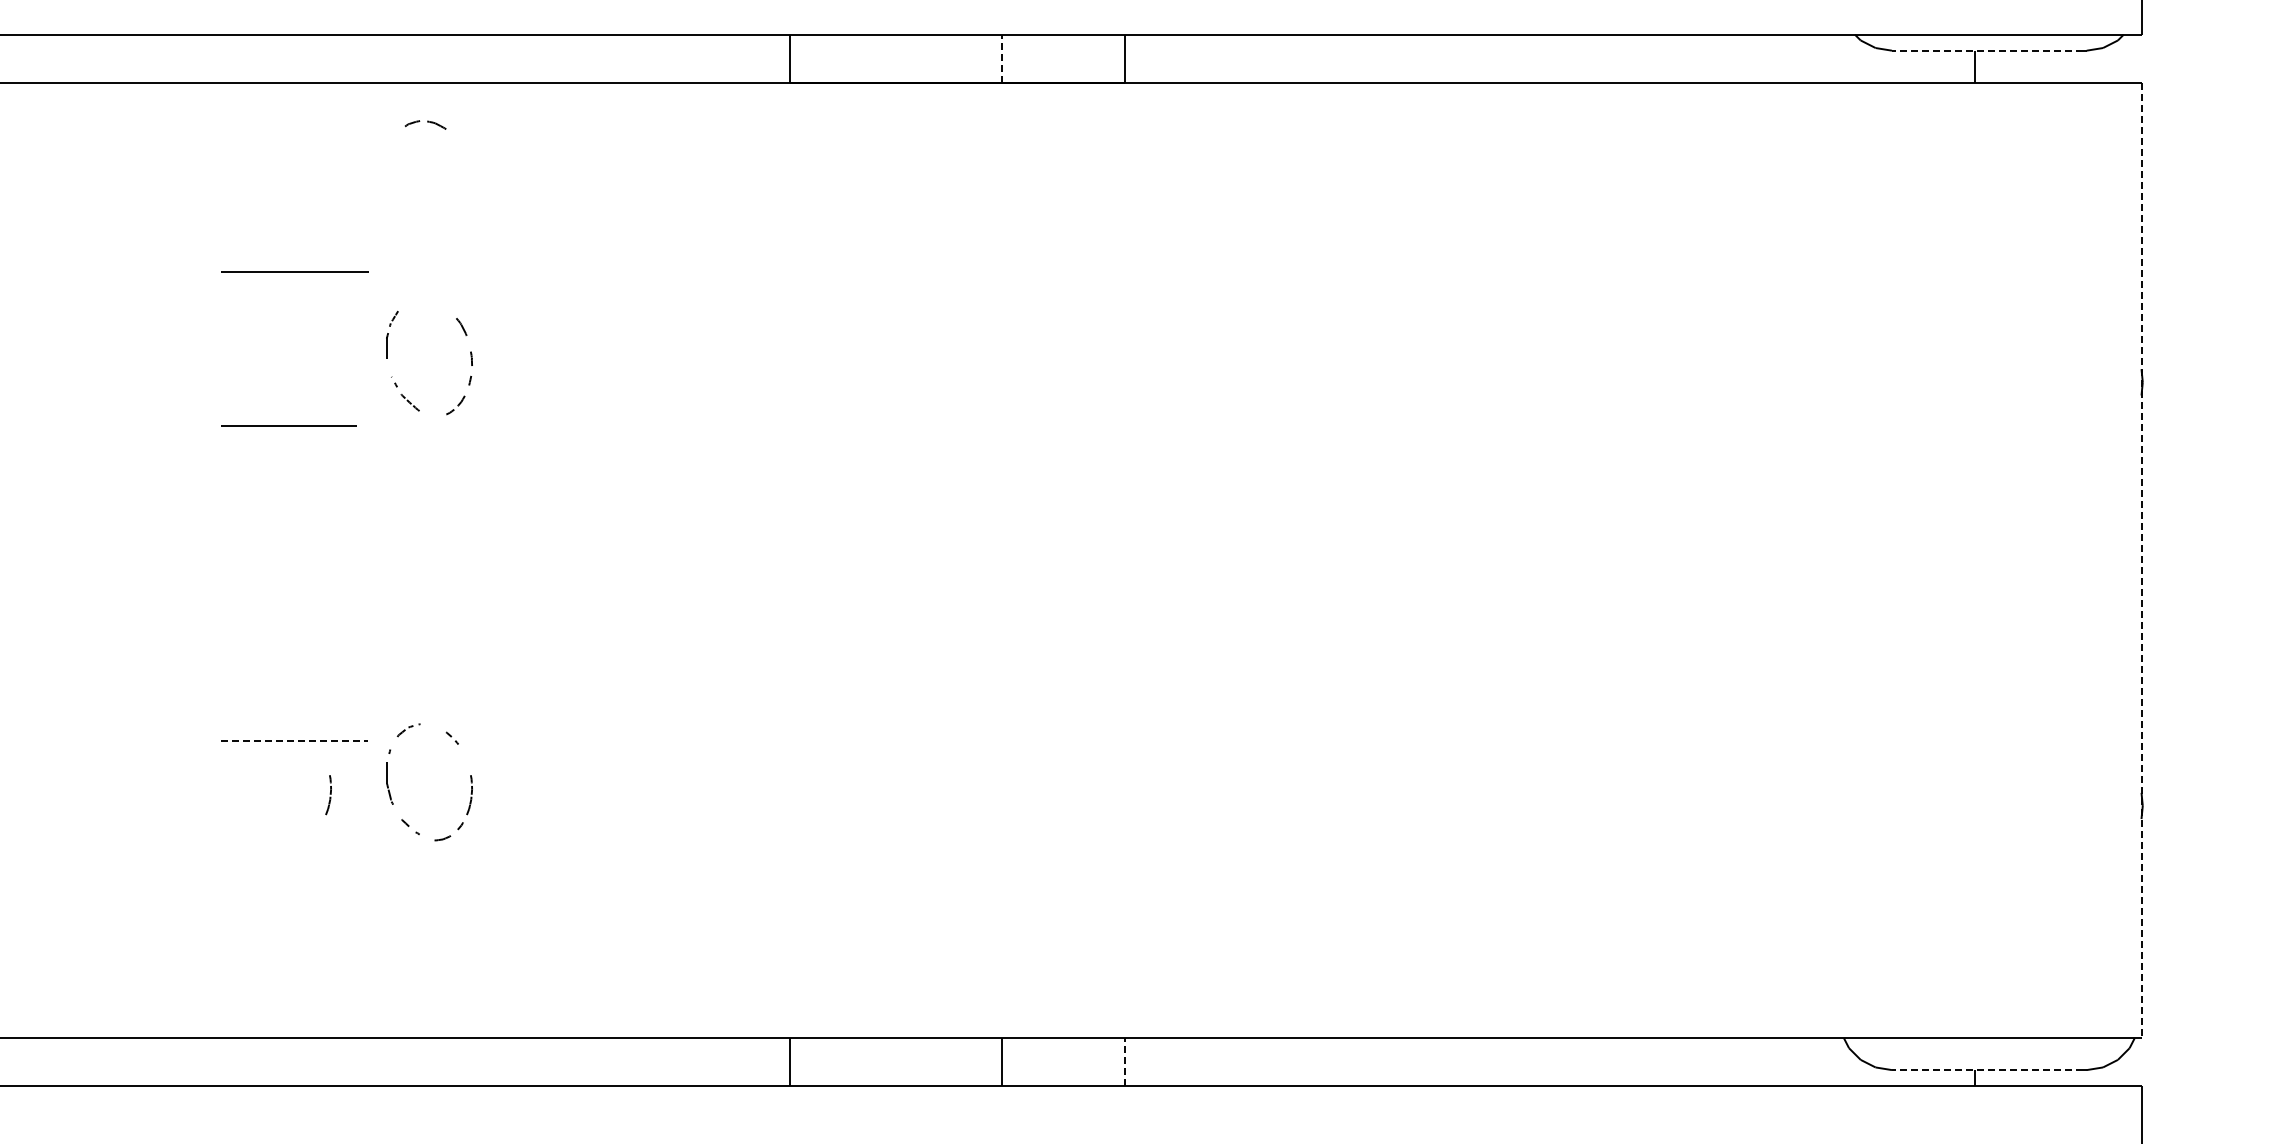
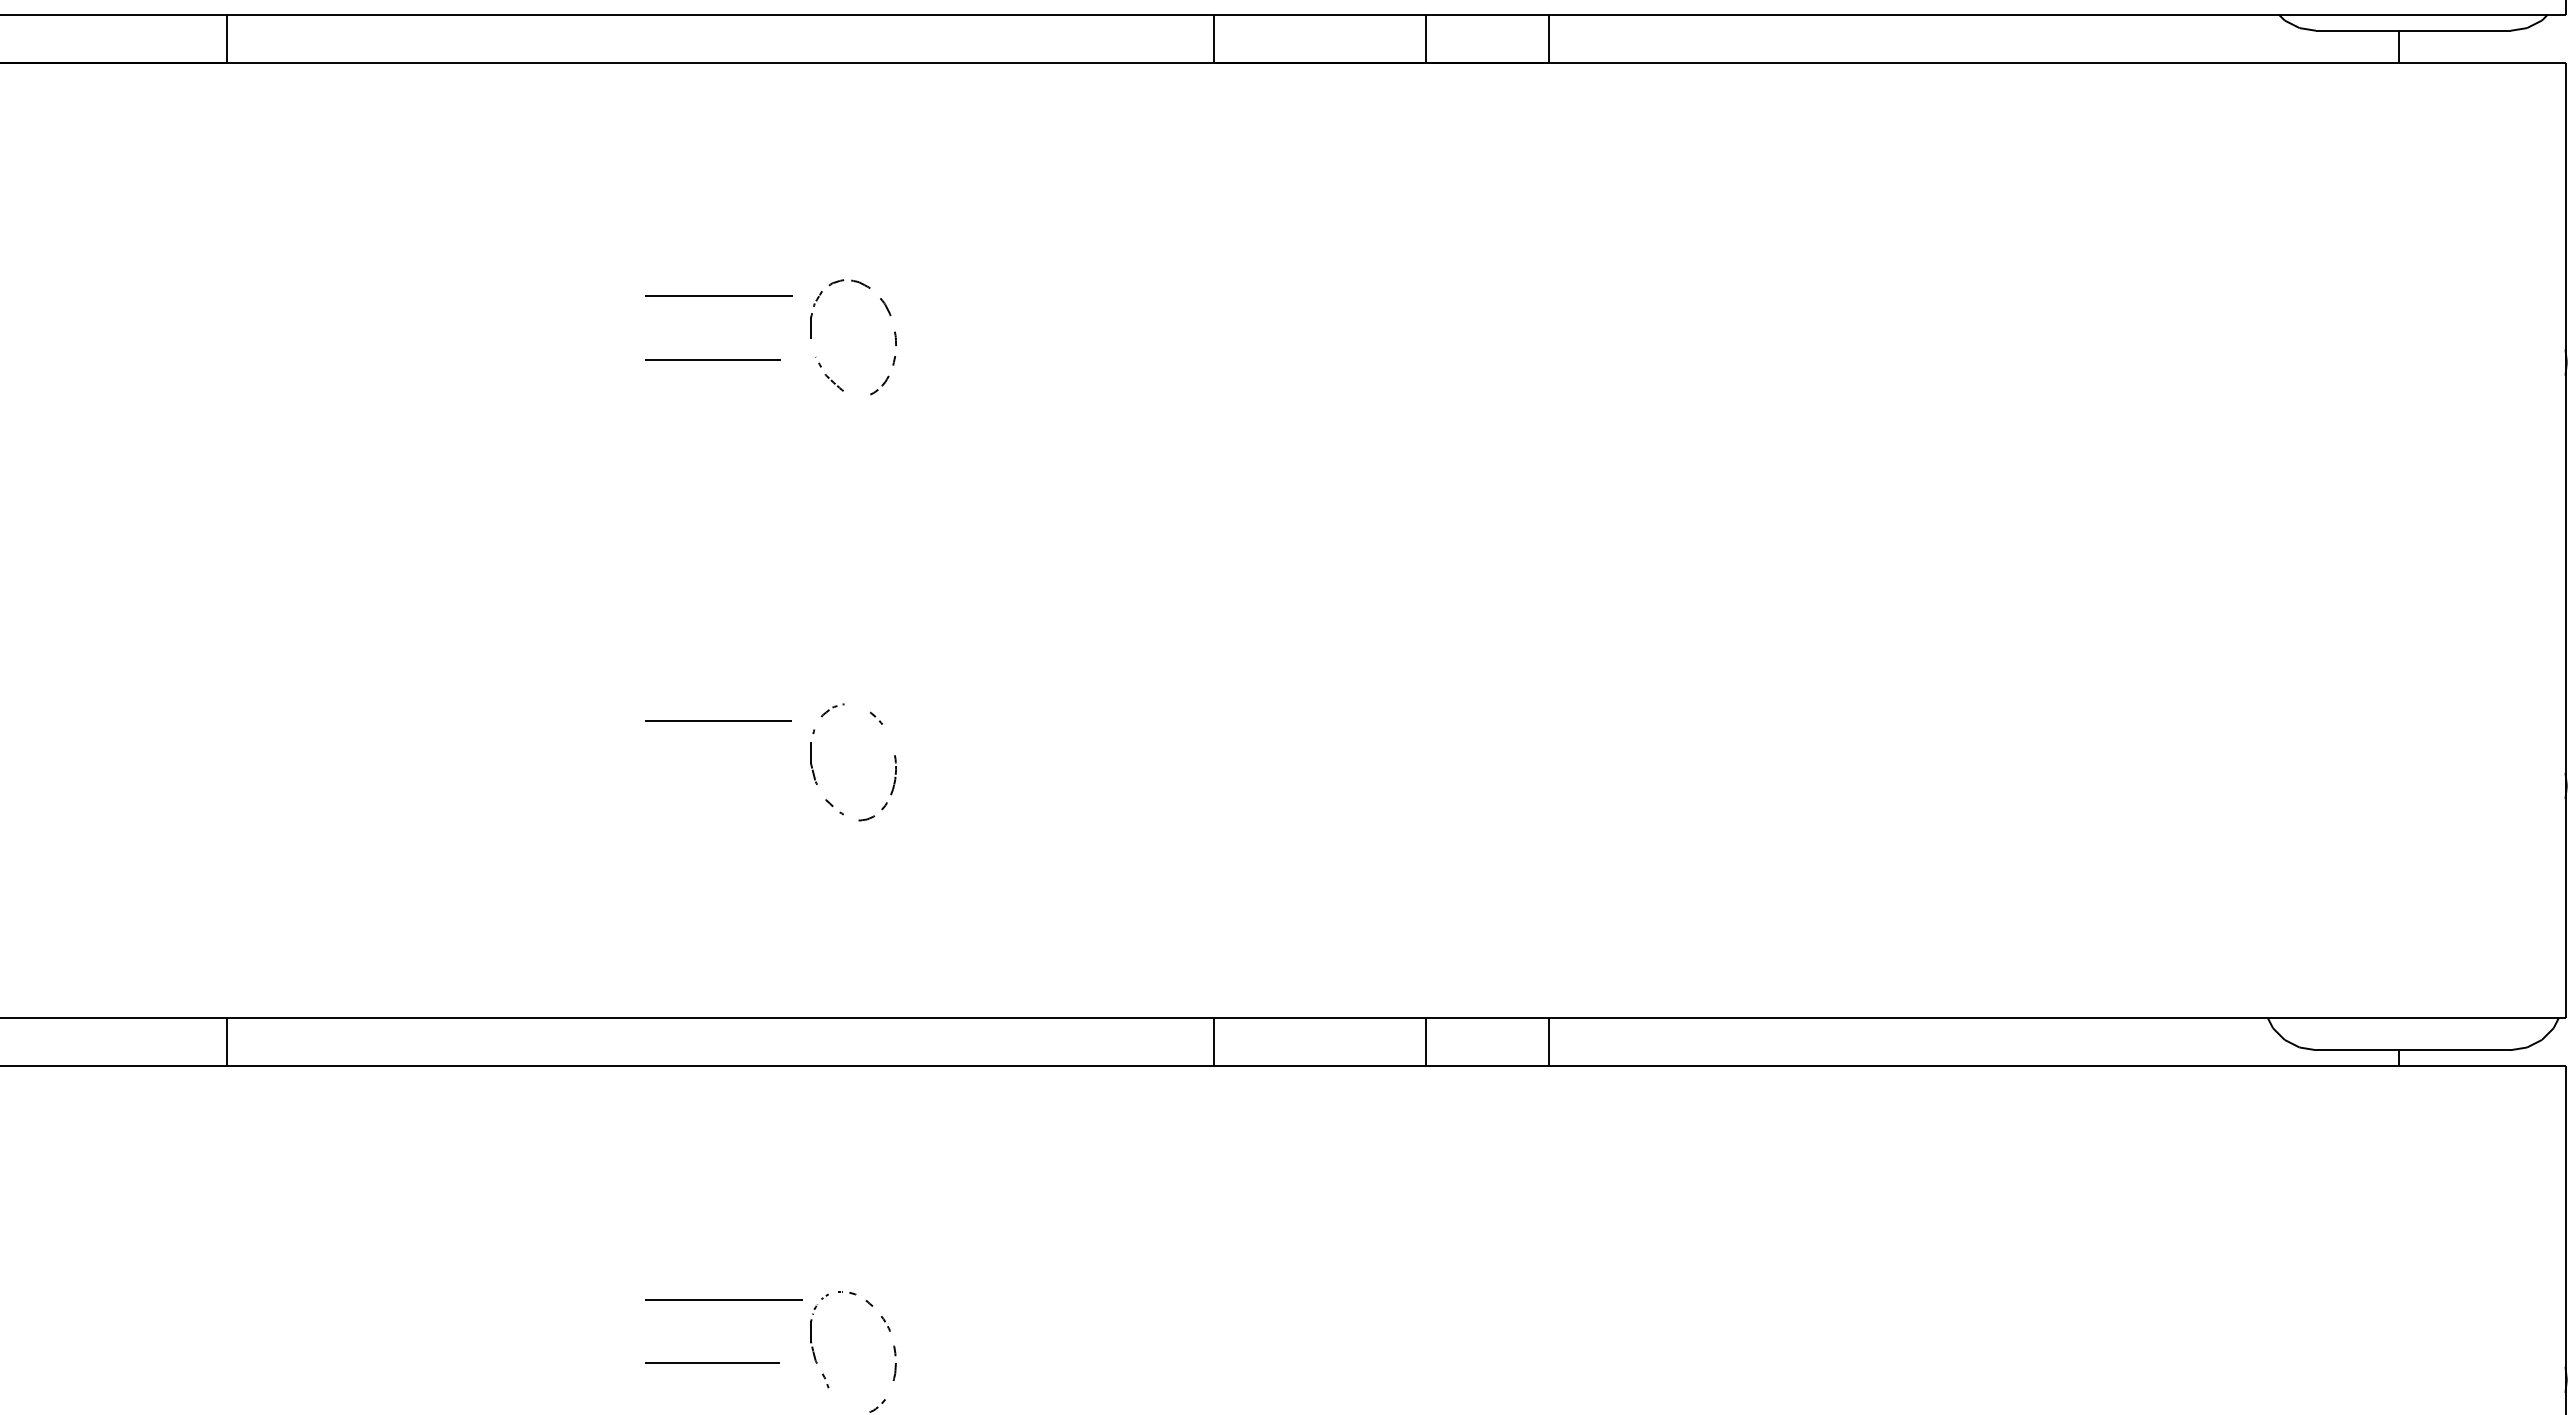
line: (1987, 50) -> (2411, 30), dashed -> solid
line: (1002, 58) -> (1426, 38), dashed -> solid
part: (425, 124) -> (849, 283), moved
line: (294, 271) -> (718, 295), moved
line: (288, 425) -> (712, 359), moved
line: (2141, 560) -> (2565, 540), dashed -> solid
line: (295, 740) -> (719, 720), dashed -> solid
part: (328, 795) -> (752, 775), removed
line: (1125, 1062) -> (1549, 1042), dashed -> solid
line: (1987, 1070) -> (2411, 1050), dashed -> solid

